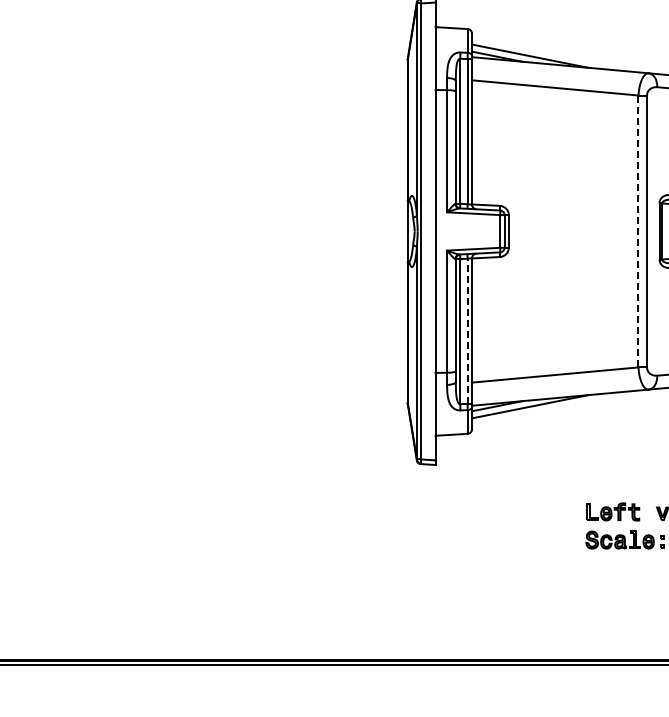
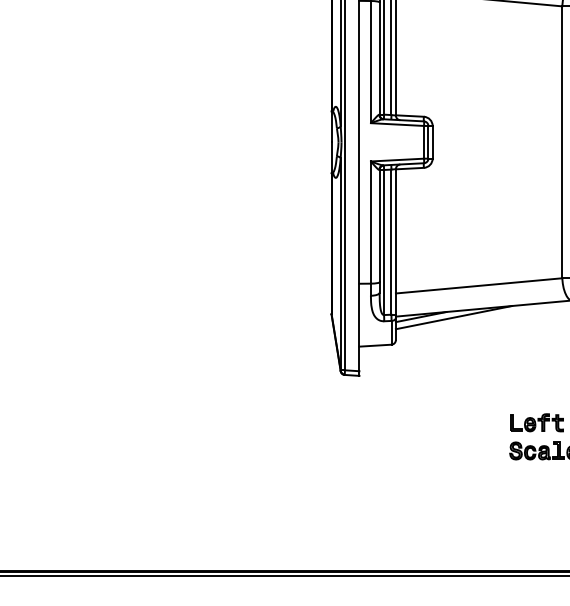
line: (638, 231) -> (562, 142), dashed -> solid
line: (467, 331) -> (391, 242), dashed -> solid

